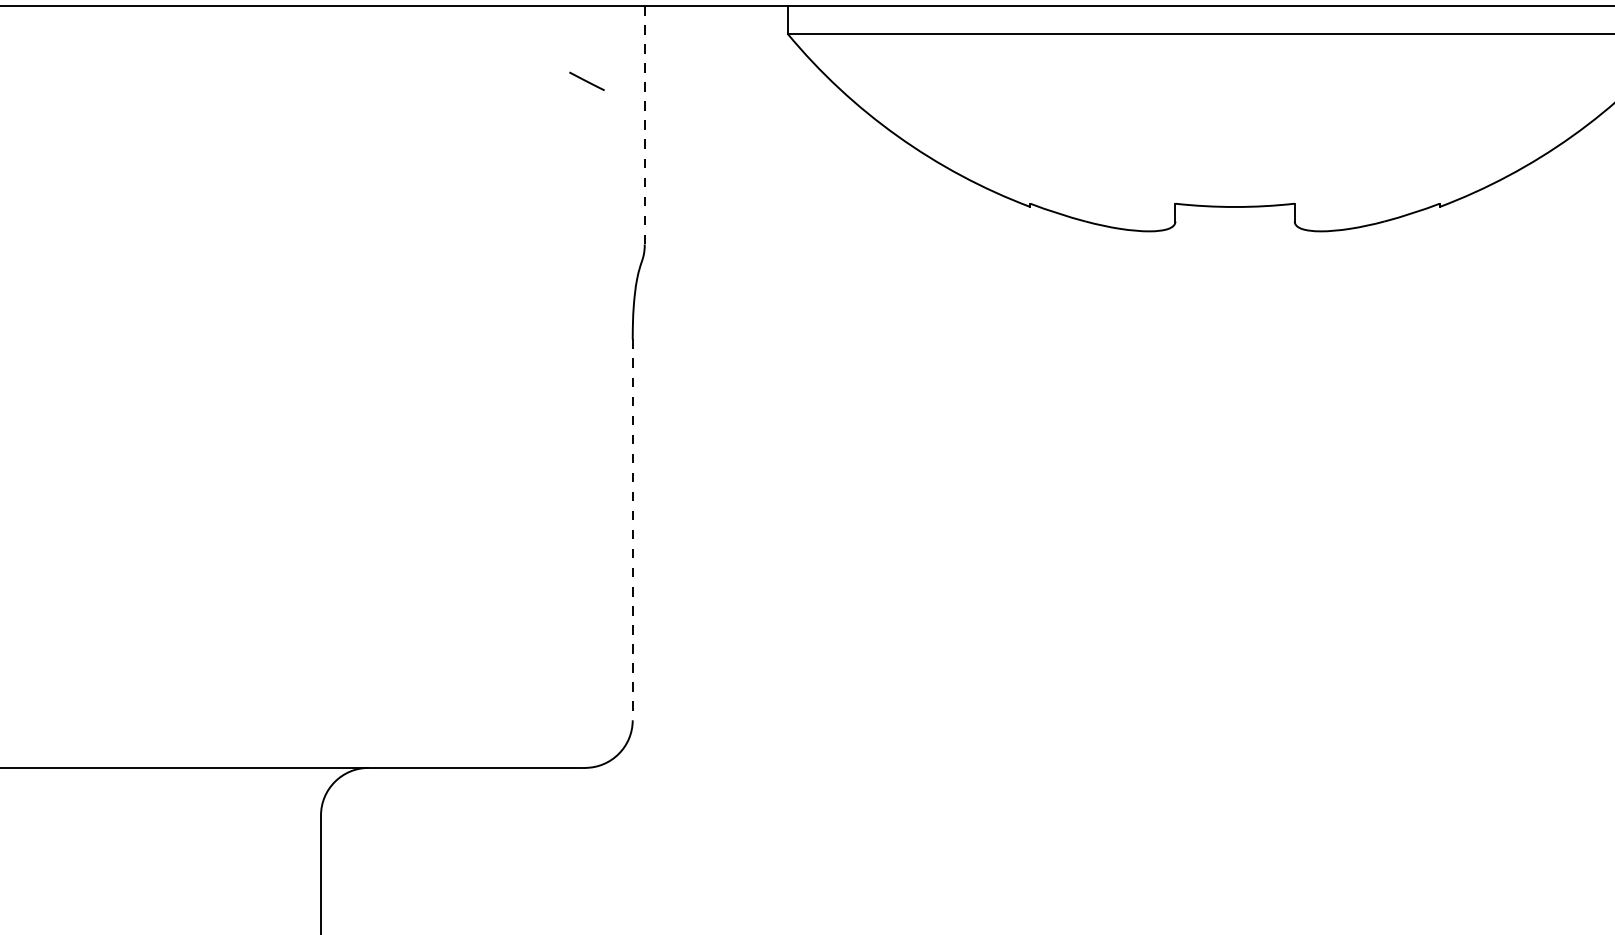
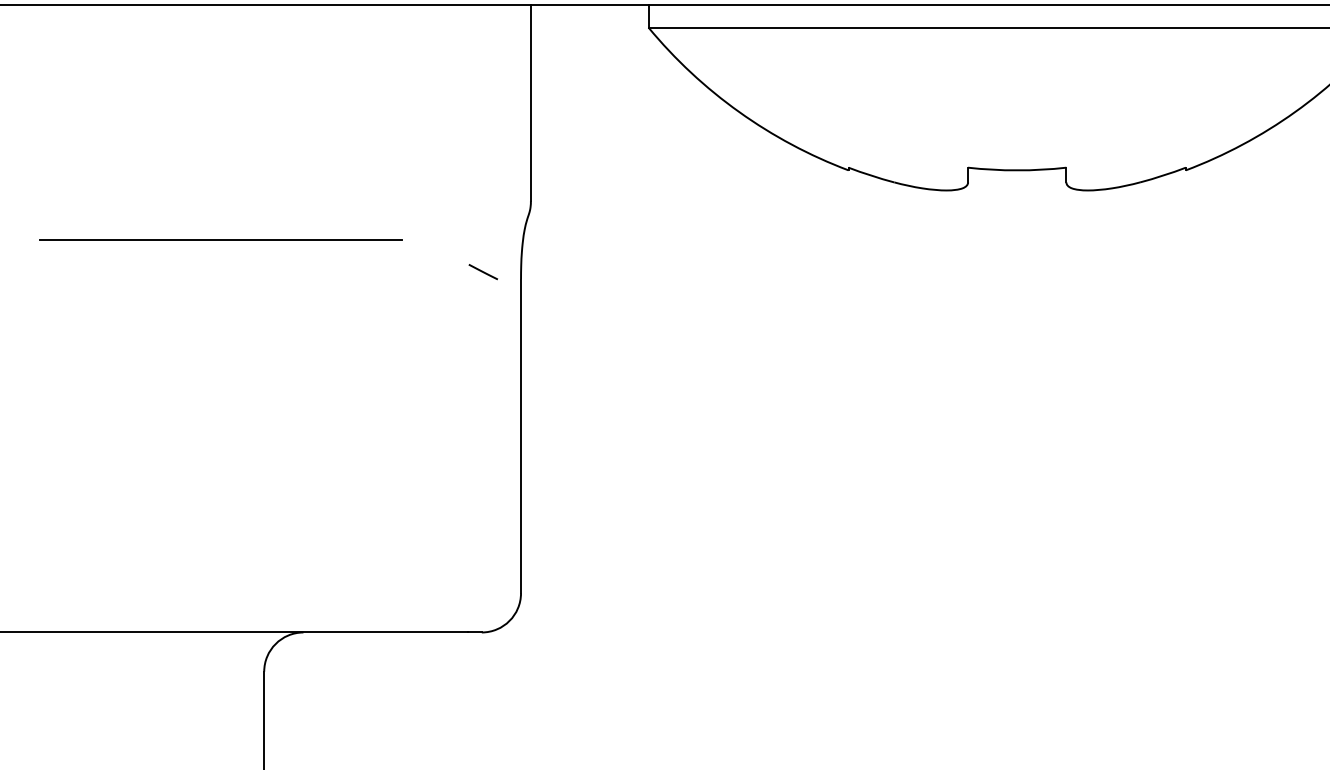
line: (586, 80) -> (482, 271), moved
line: (644, 125) -> (530, 103), dashed -> solid
line: (267, 291) -> (220, 240), added
line: (632, 530) -> (520, 436), dashed -> solid

